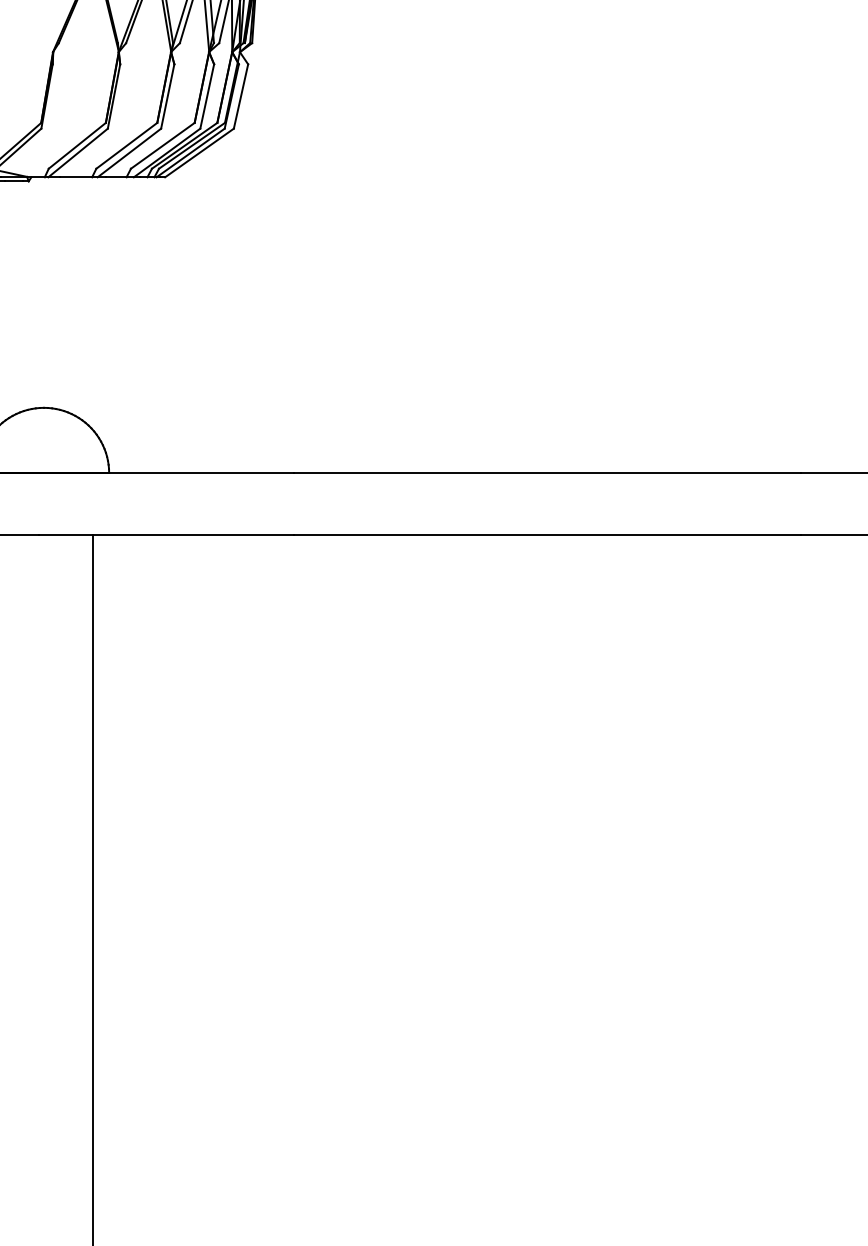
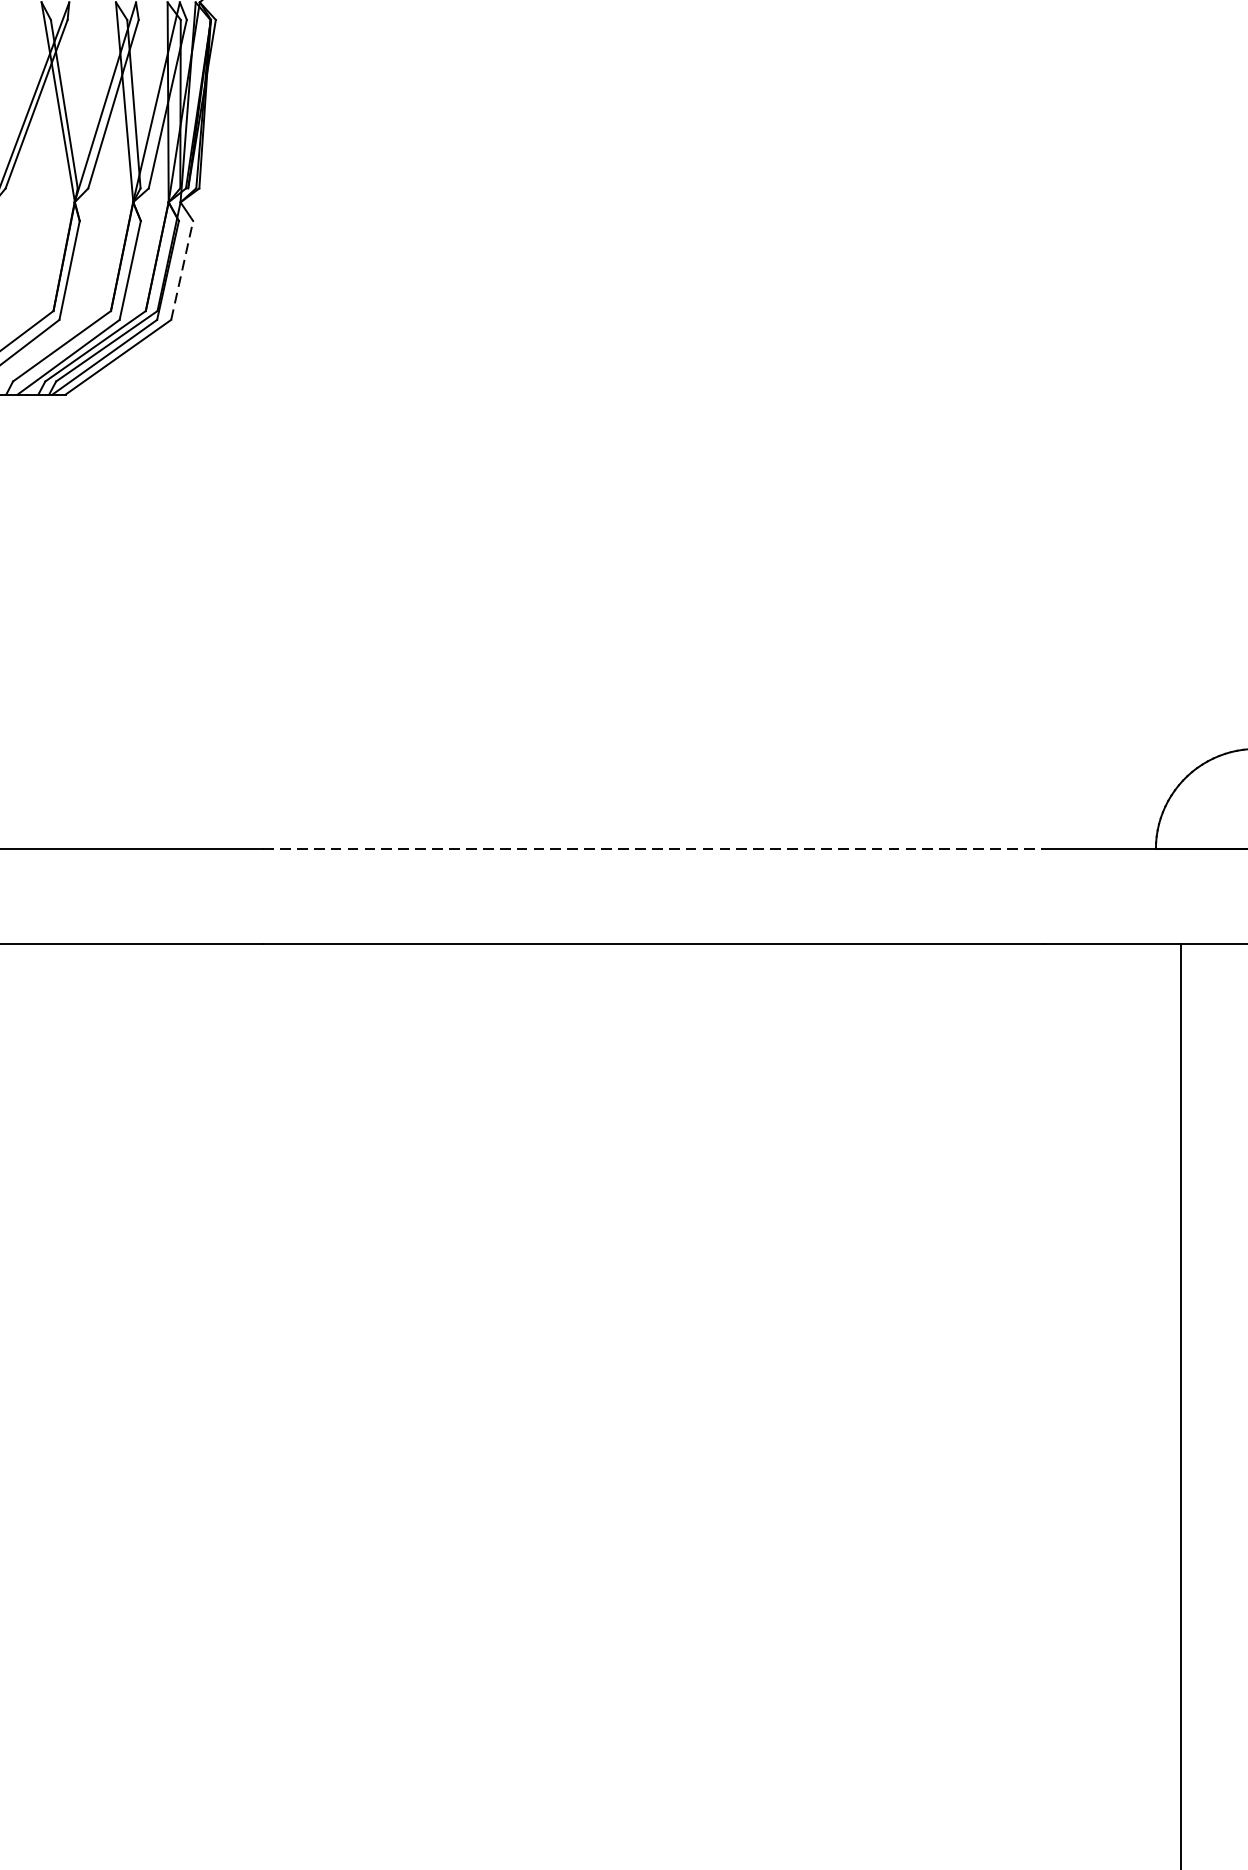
line: (241, 96) -> (182, 270), solid -> dashed
line: (547, 472) -> (653, 848), solid -> dashed

